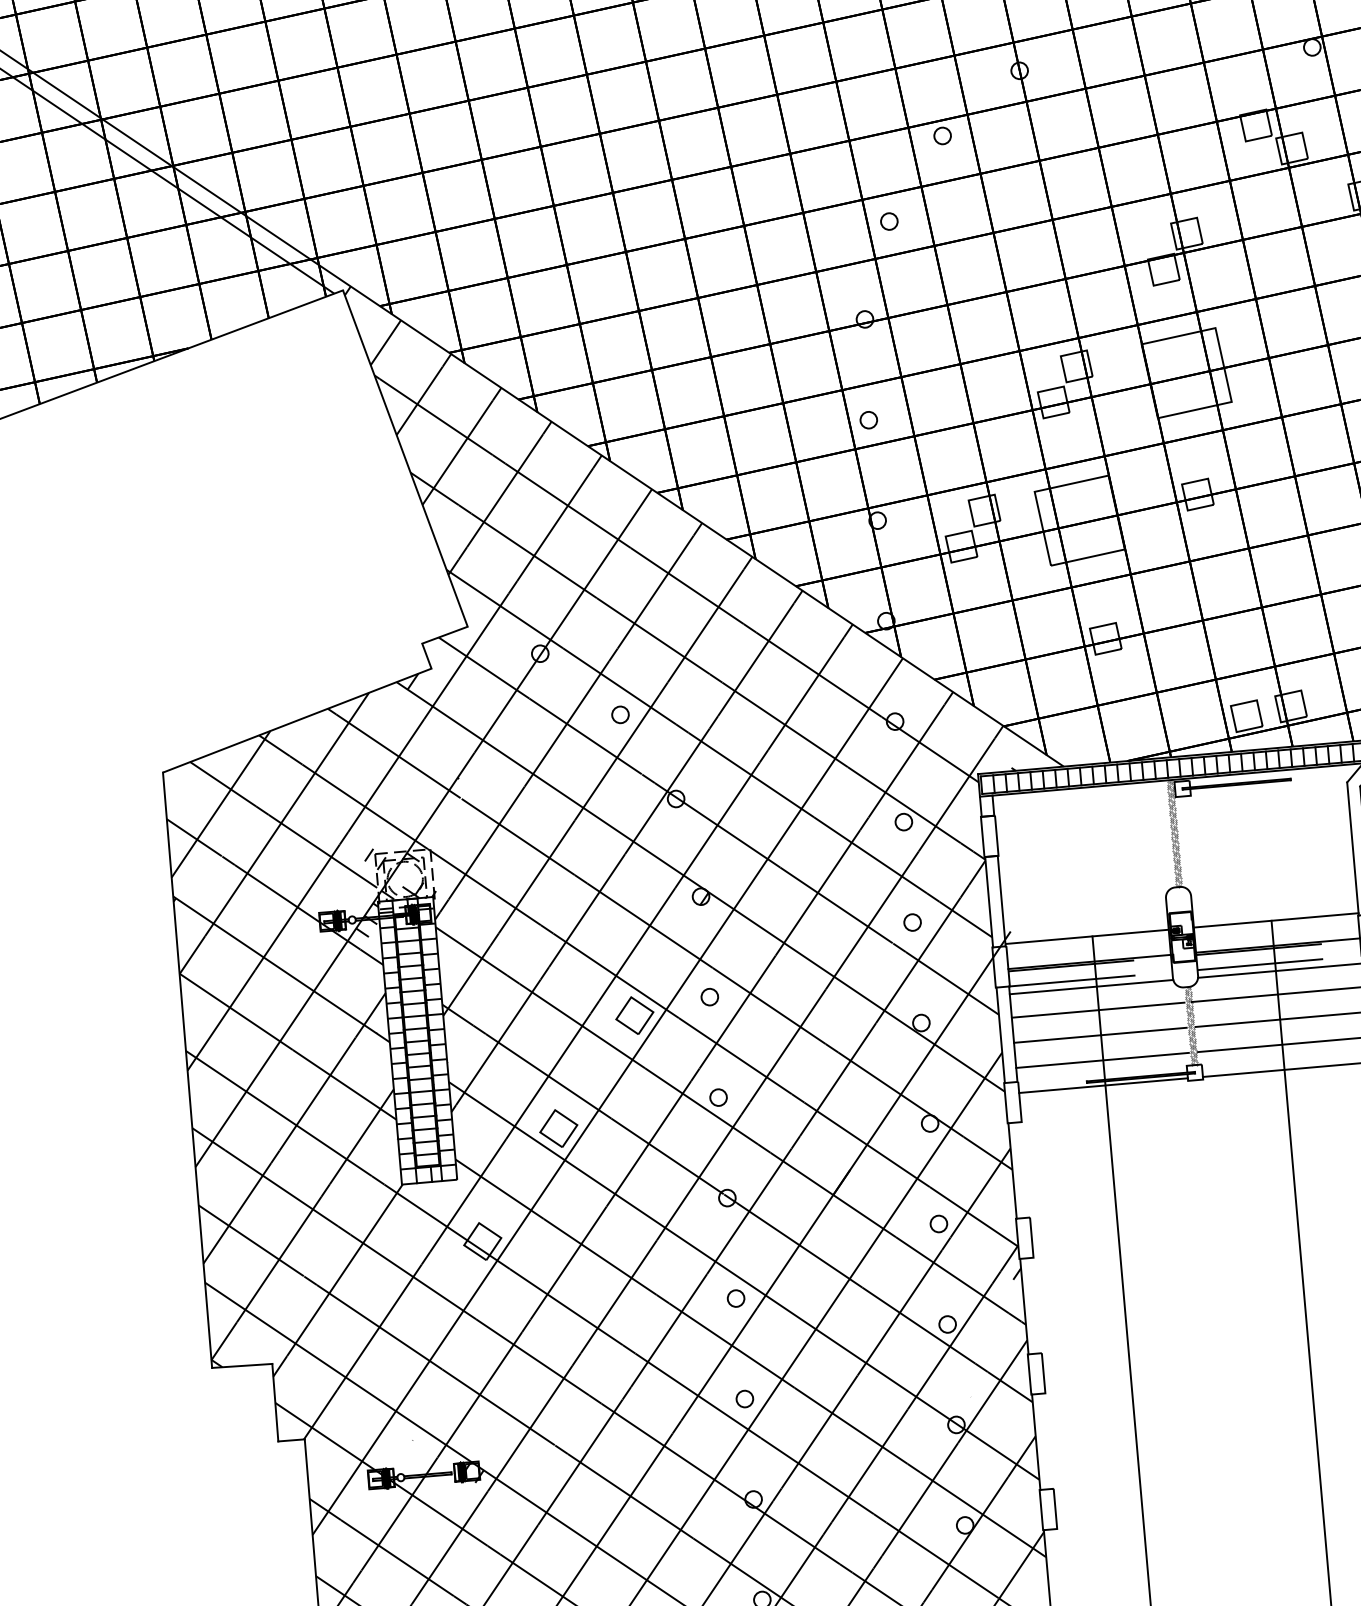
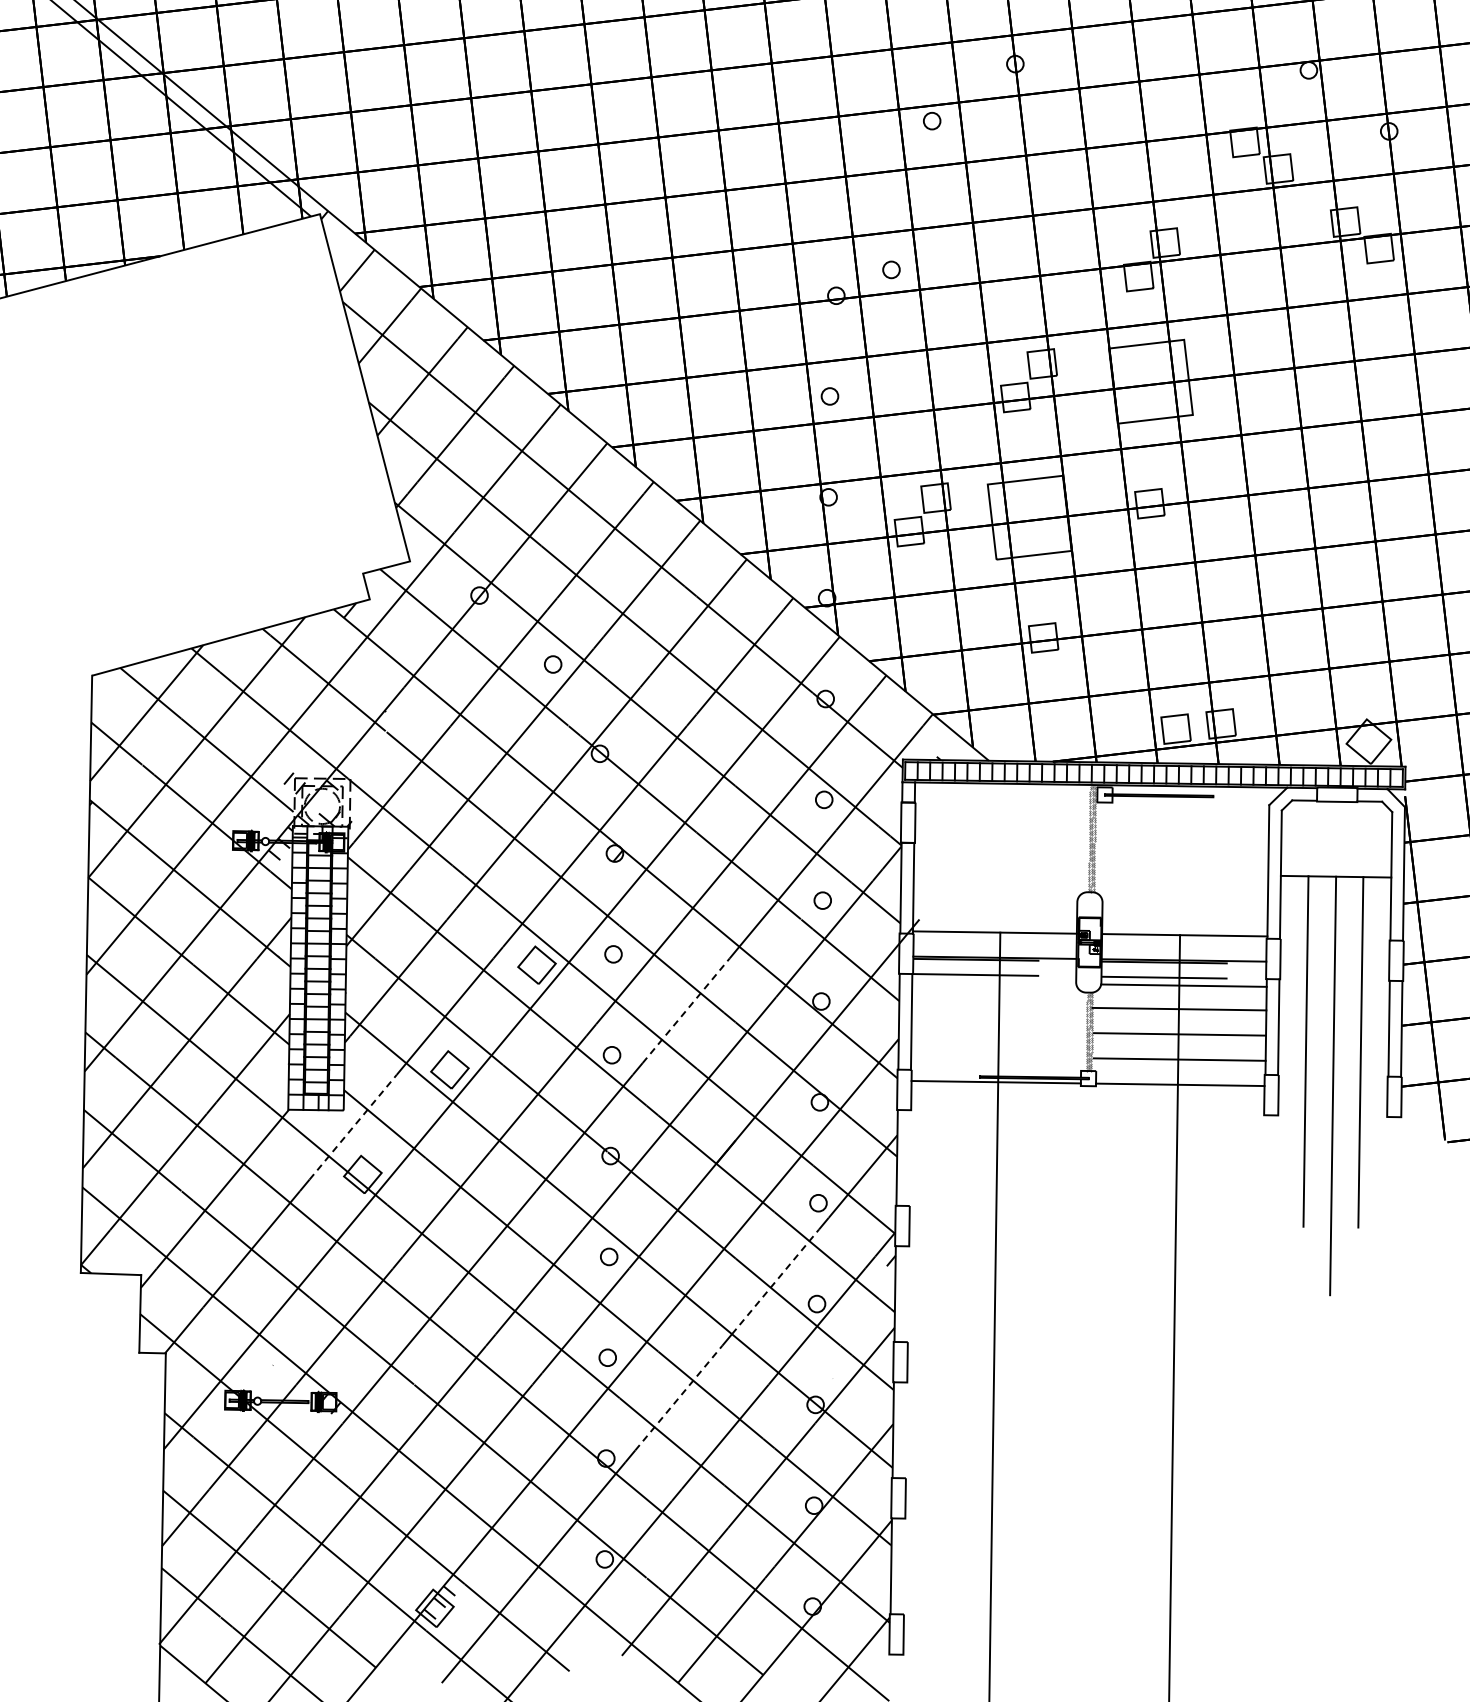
circle: (889, 221) -> (891, 269), moved
line: (1091, 986) -> (994, 982), removed
line: (1098, 1010) -> (998, 1006), removed
line: (1099, 1035) -> (997, 1031), removed
line: (788, 1045) -> (686, 1010), solid -> dashed
line: (1102, 1059) -> (997, 1056), removed
line: (468, 1194) -> (353, 1126), solid -> dashed
line: (904, 1306) -> (775, 1281), solid -> dashed
line: (820, 1431) -> (679, 1397), solid -> dashed

